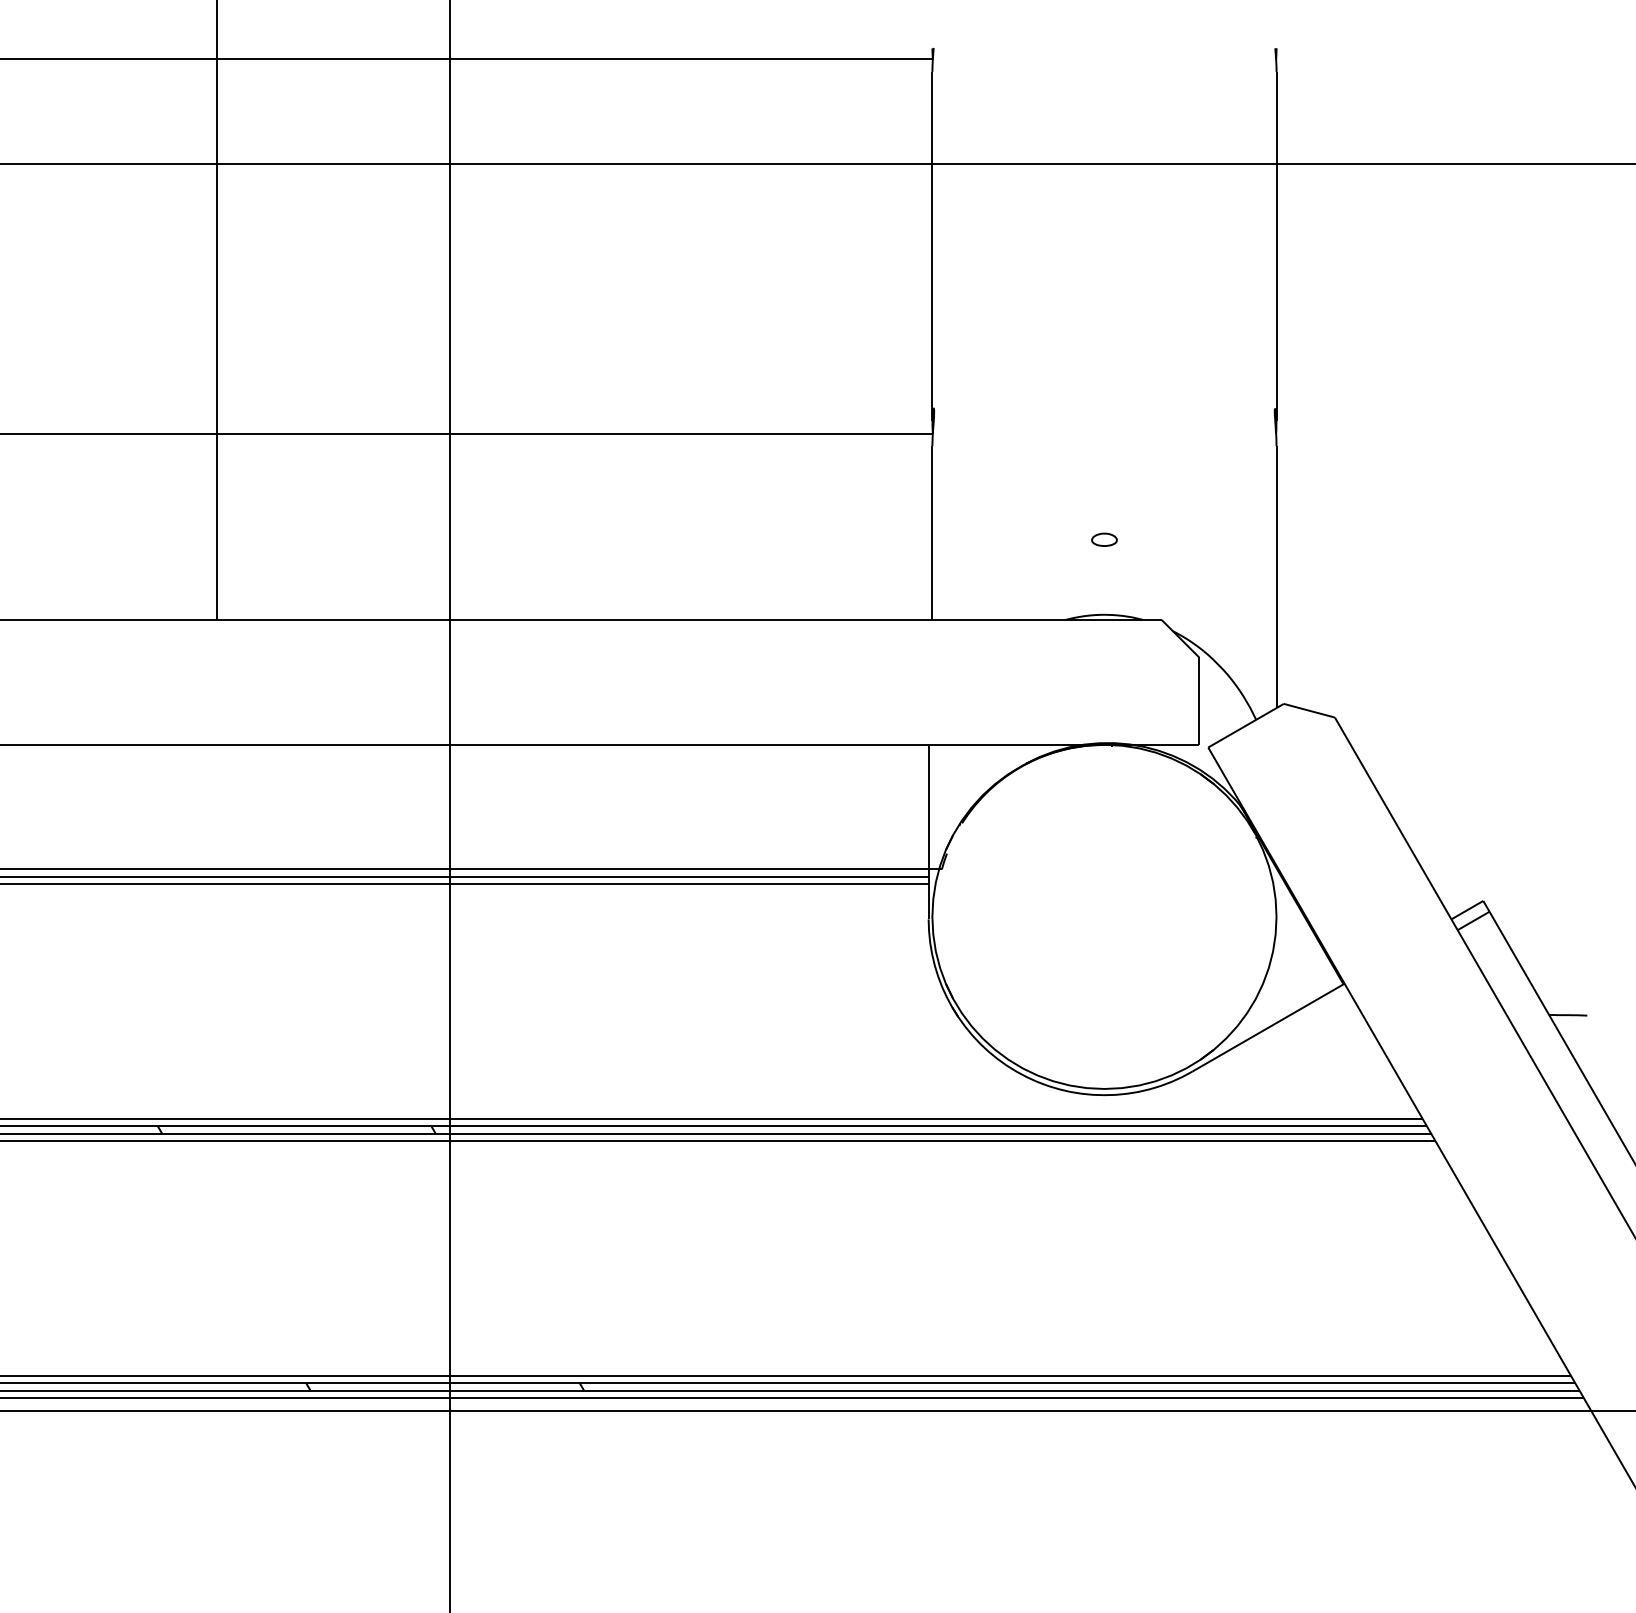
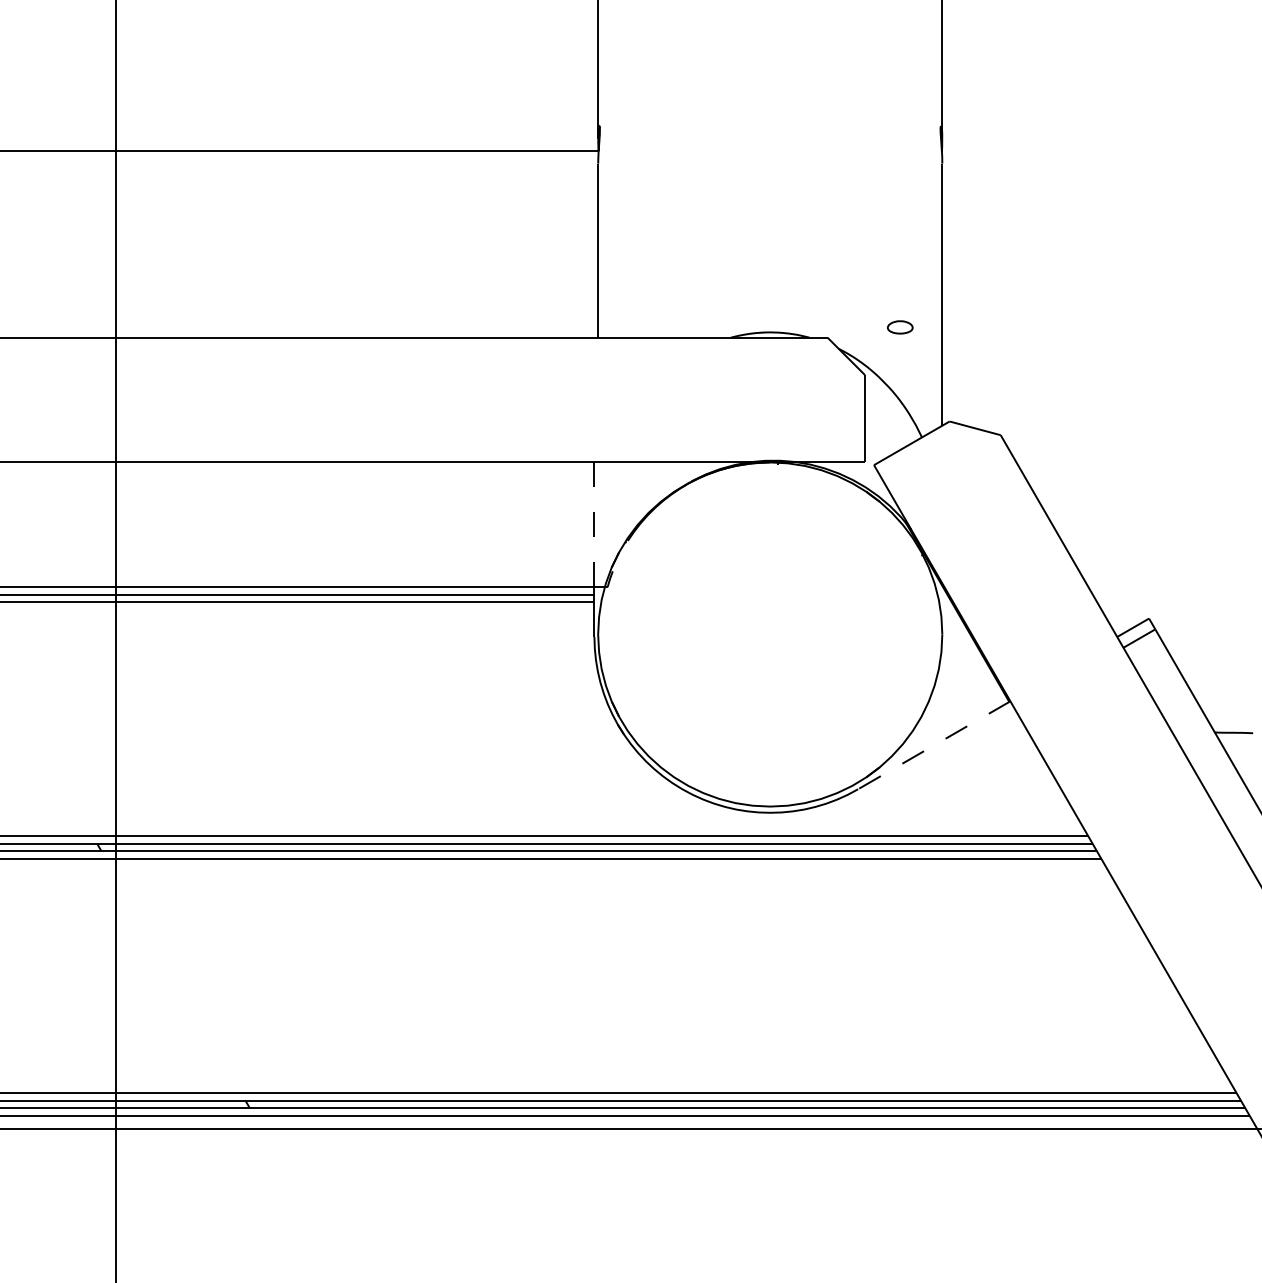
part: (1104, 539) -> (900, 327), moved
line: (928, 806) -> (594, 524), solid -> dashed
line: (1268, 1027) -> (934, 745), solid -> dashed

